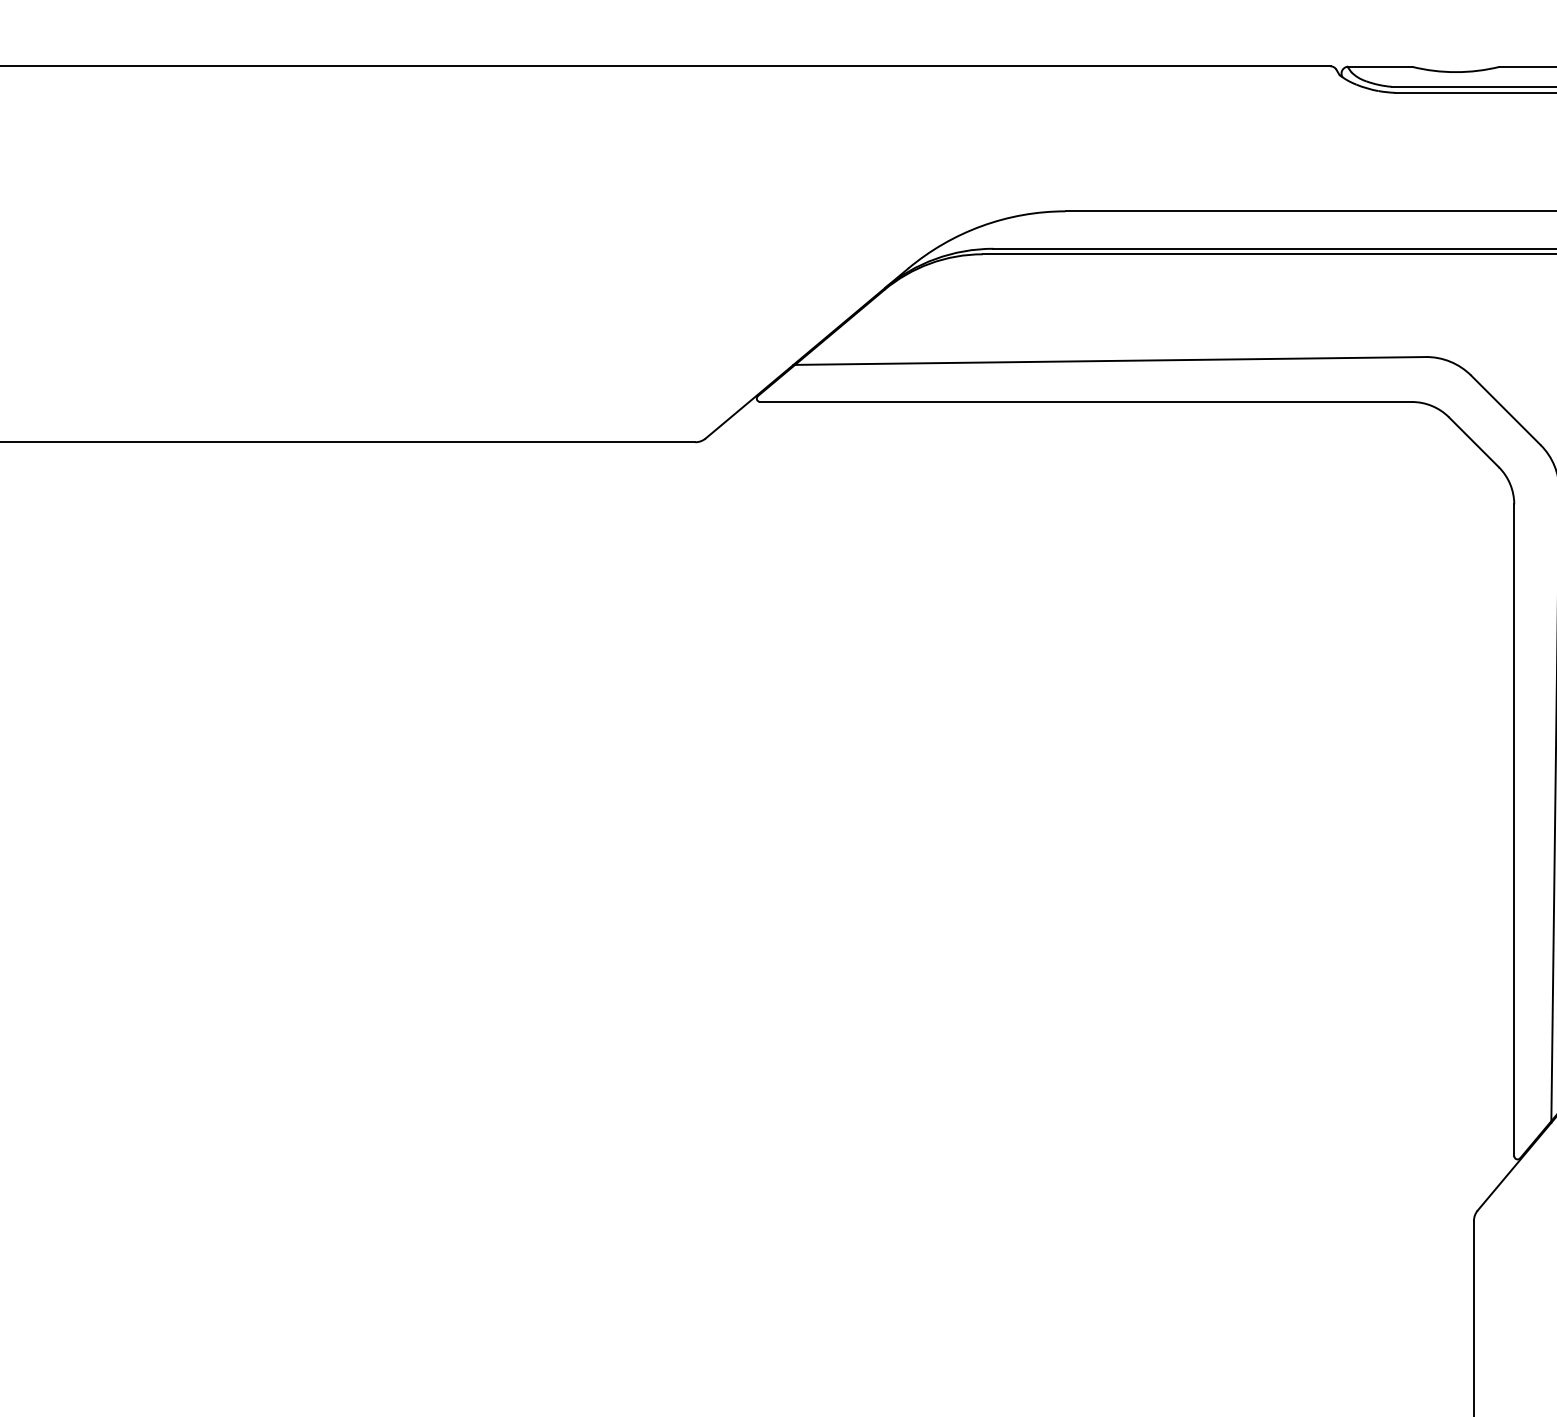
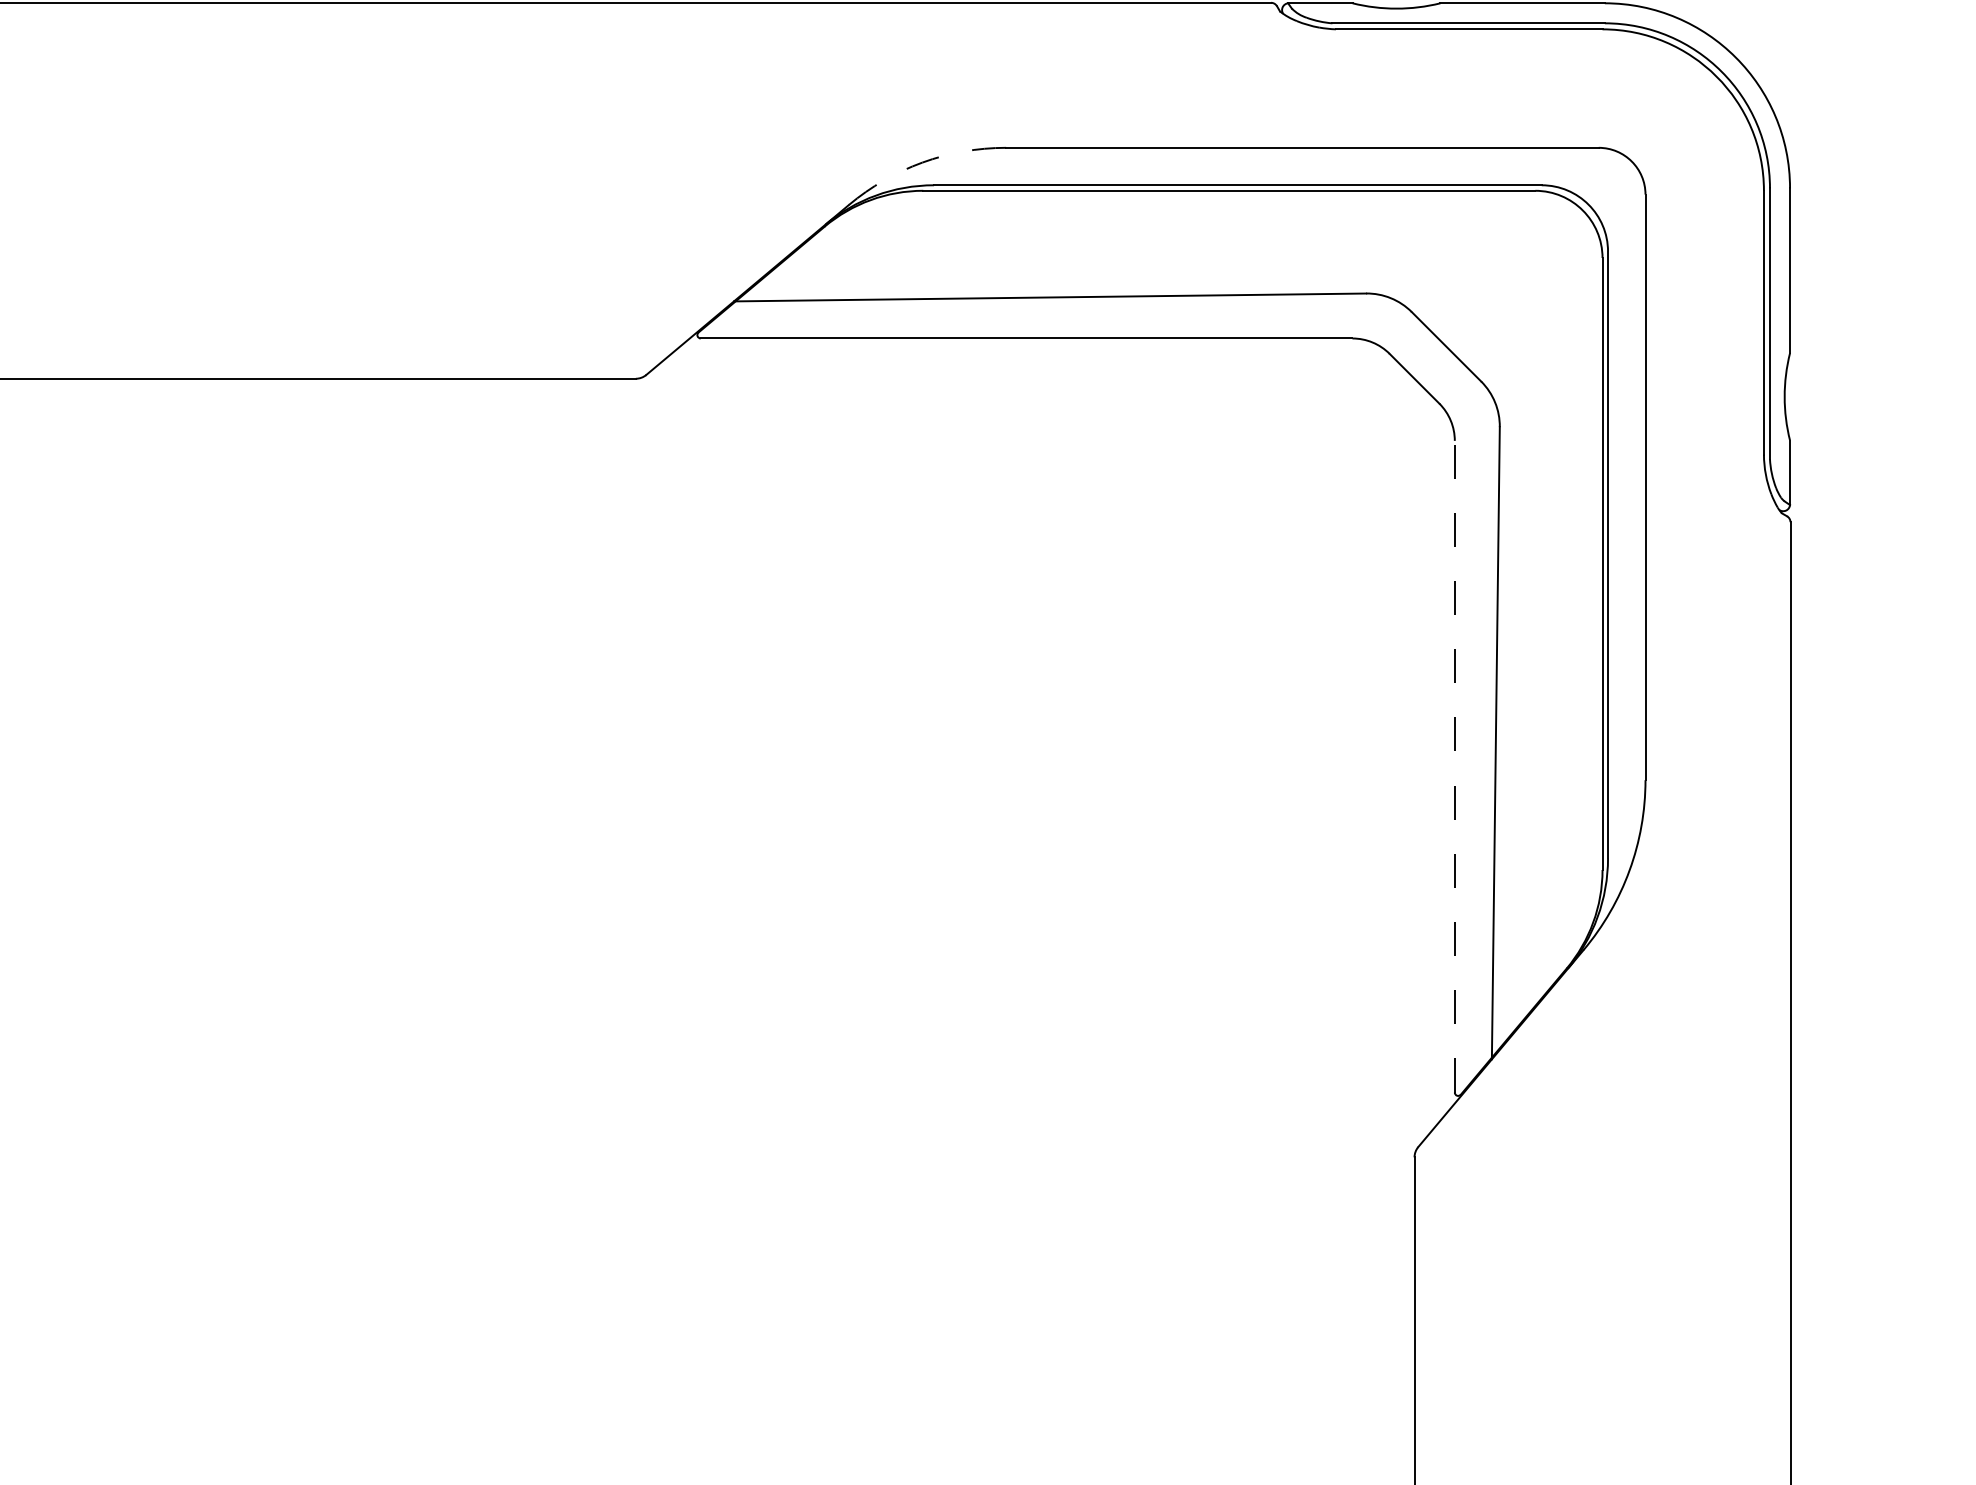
arc: (981, 226) -> (922, 162), solid -> dashed
line: (1513, 830) -> (1454, 766), solid -> dashed

